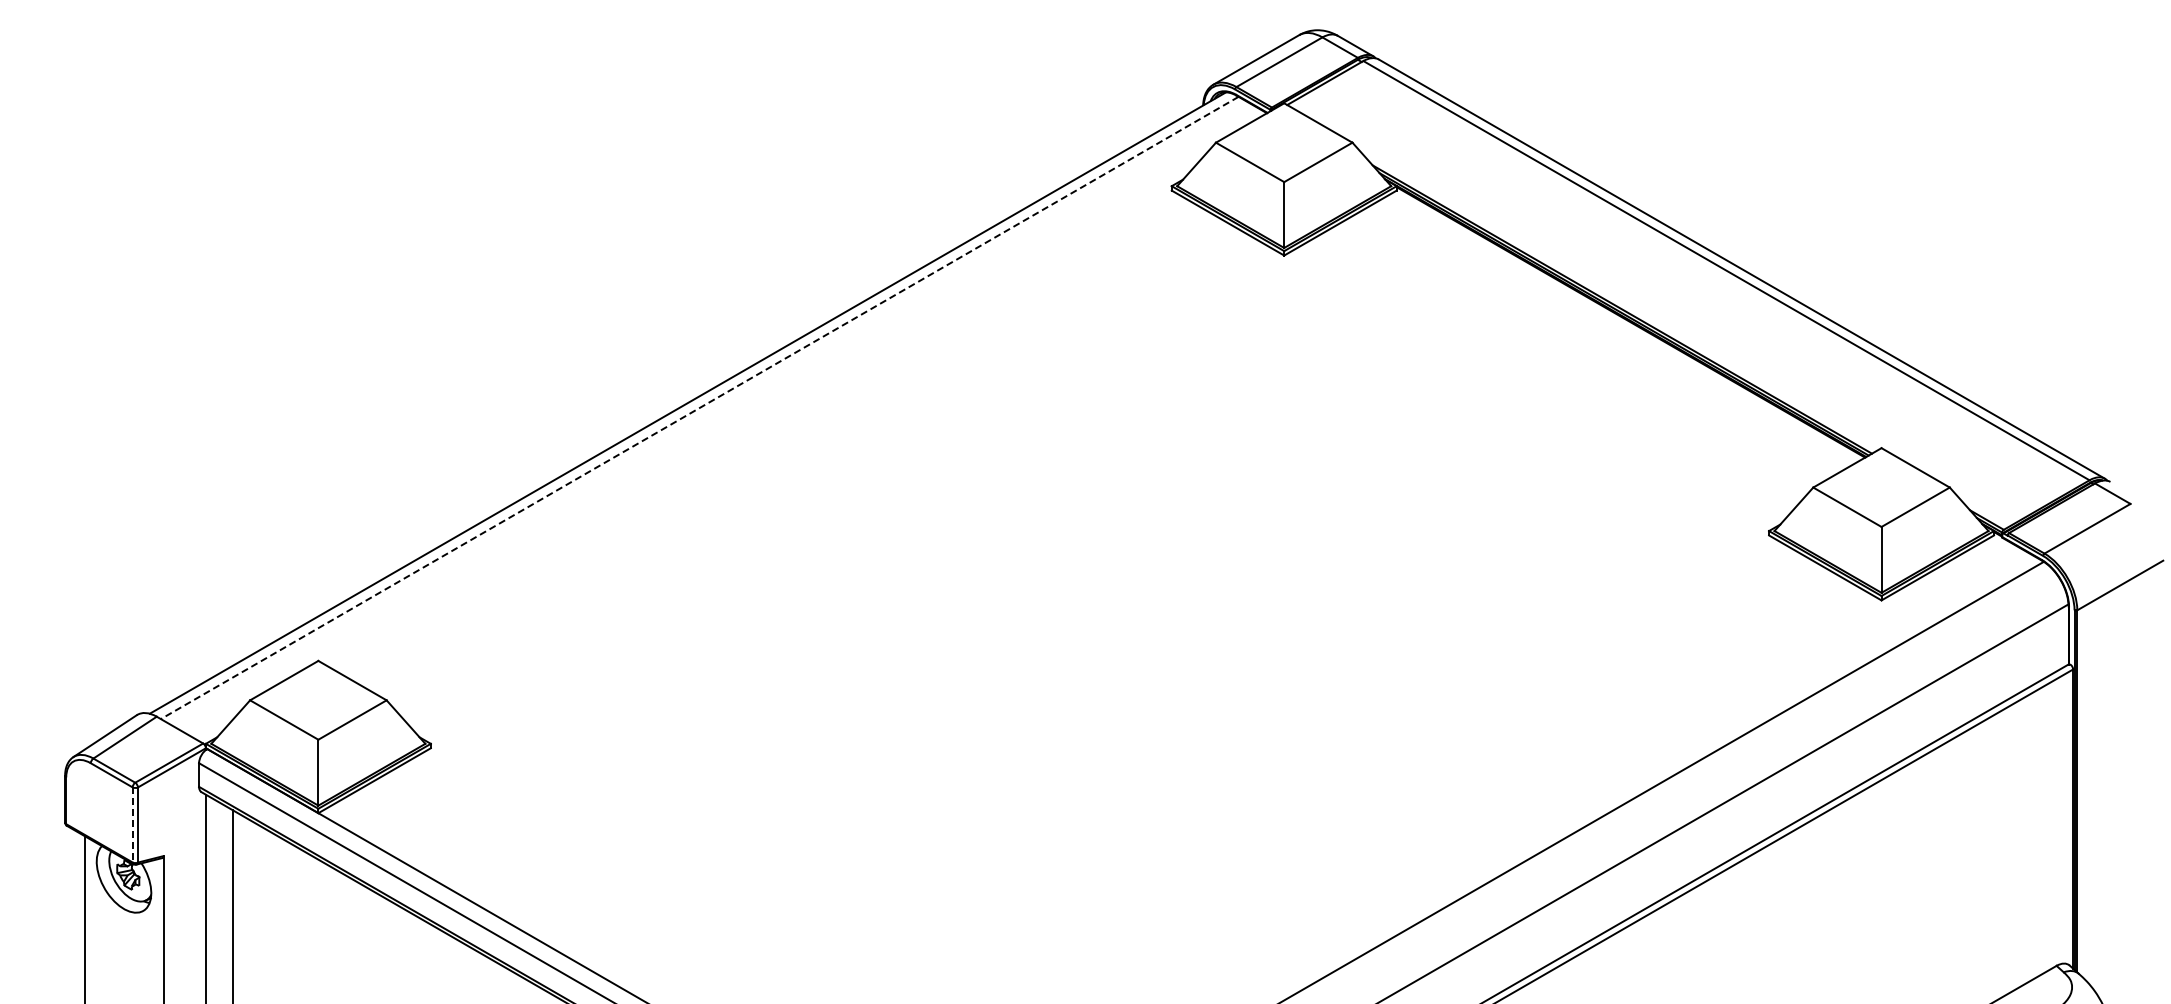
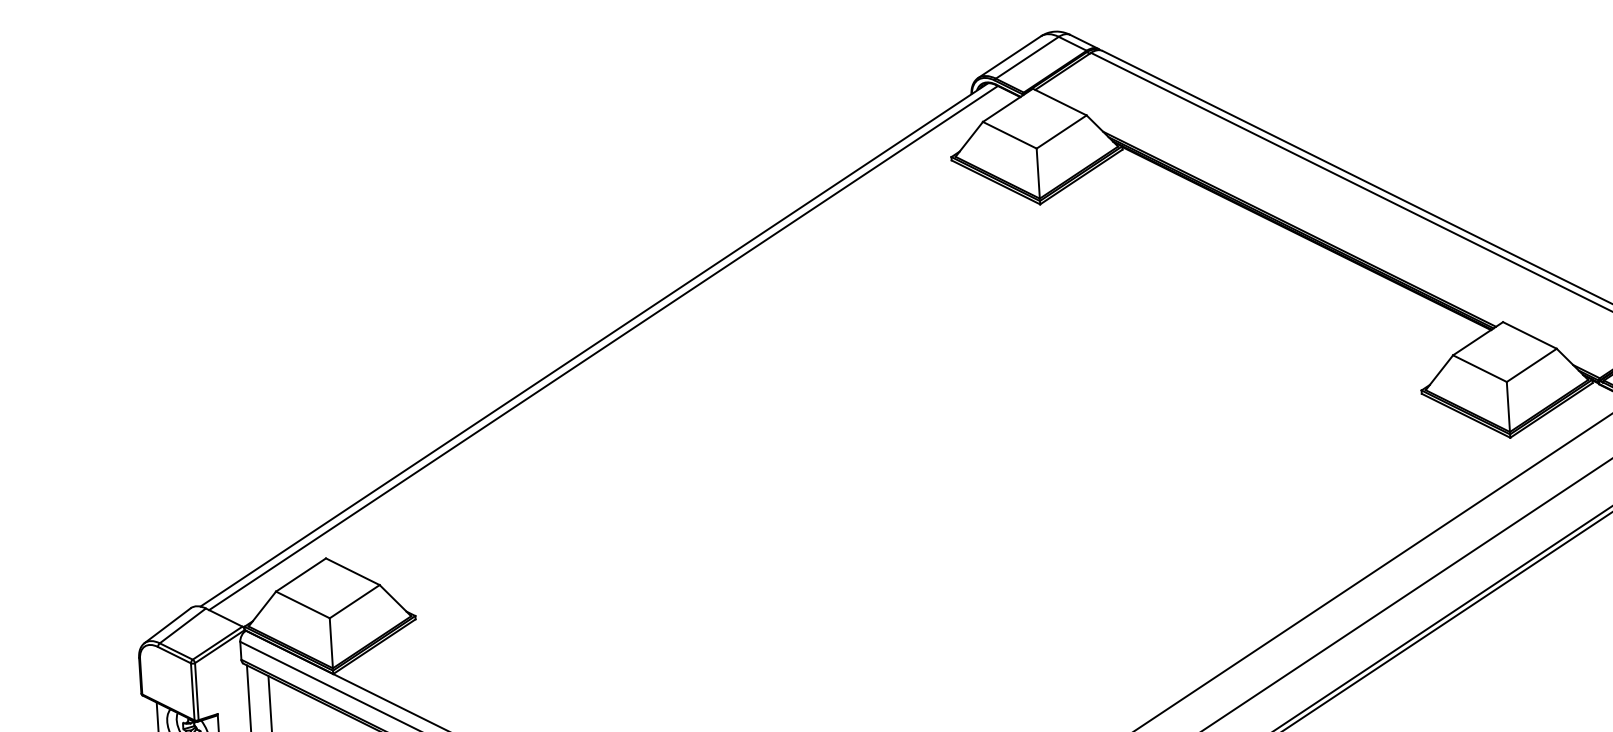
line: (699, 408) -> (603, 348), dashed -> solid
line: (132, 824) -> (192, 691), dashed -> solid

